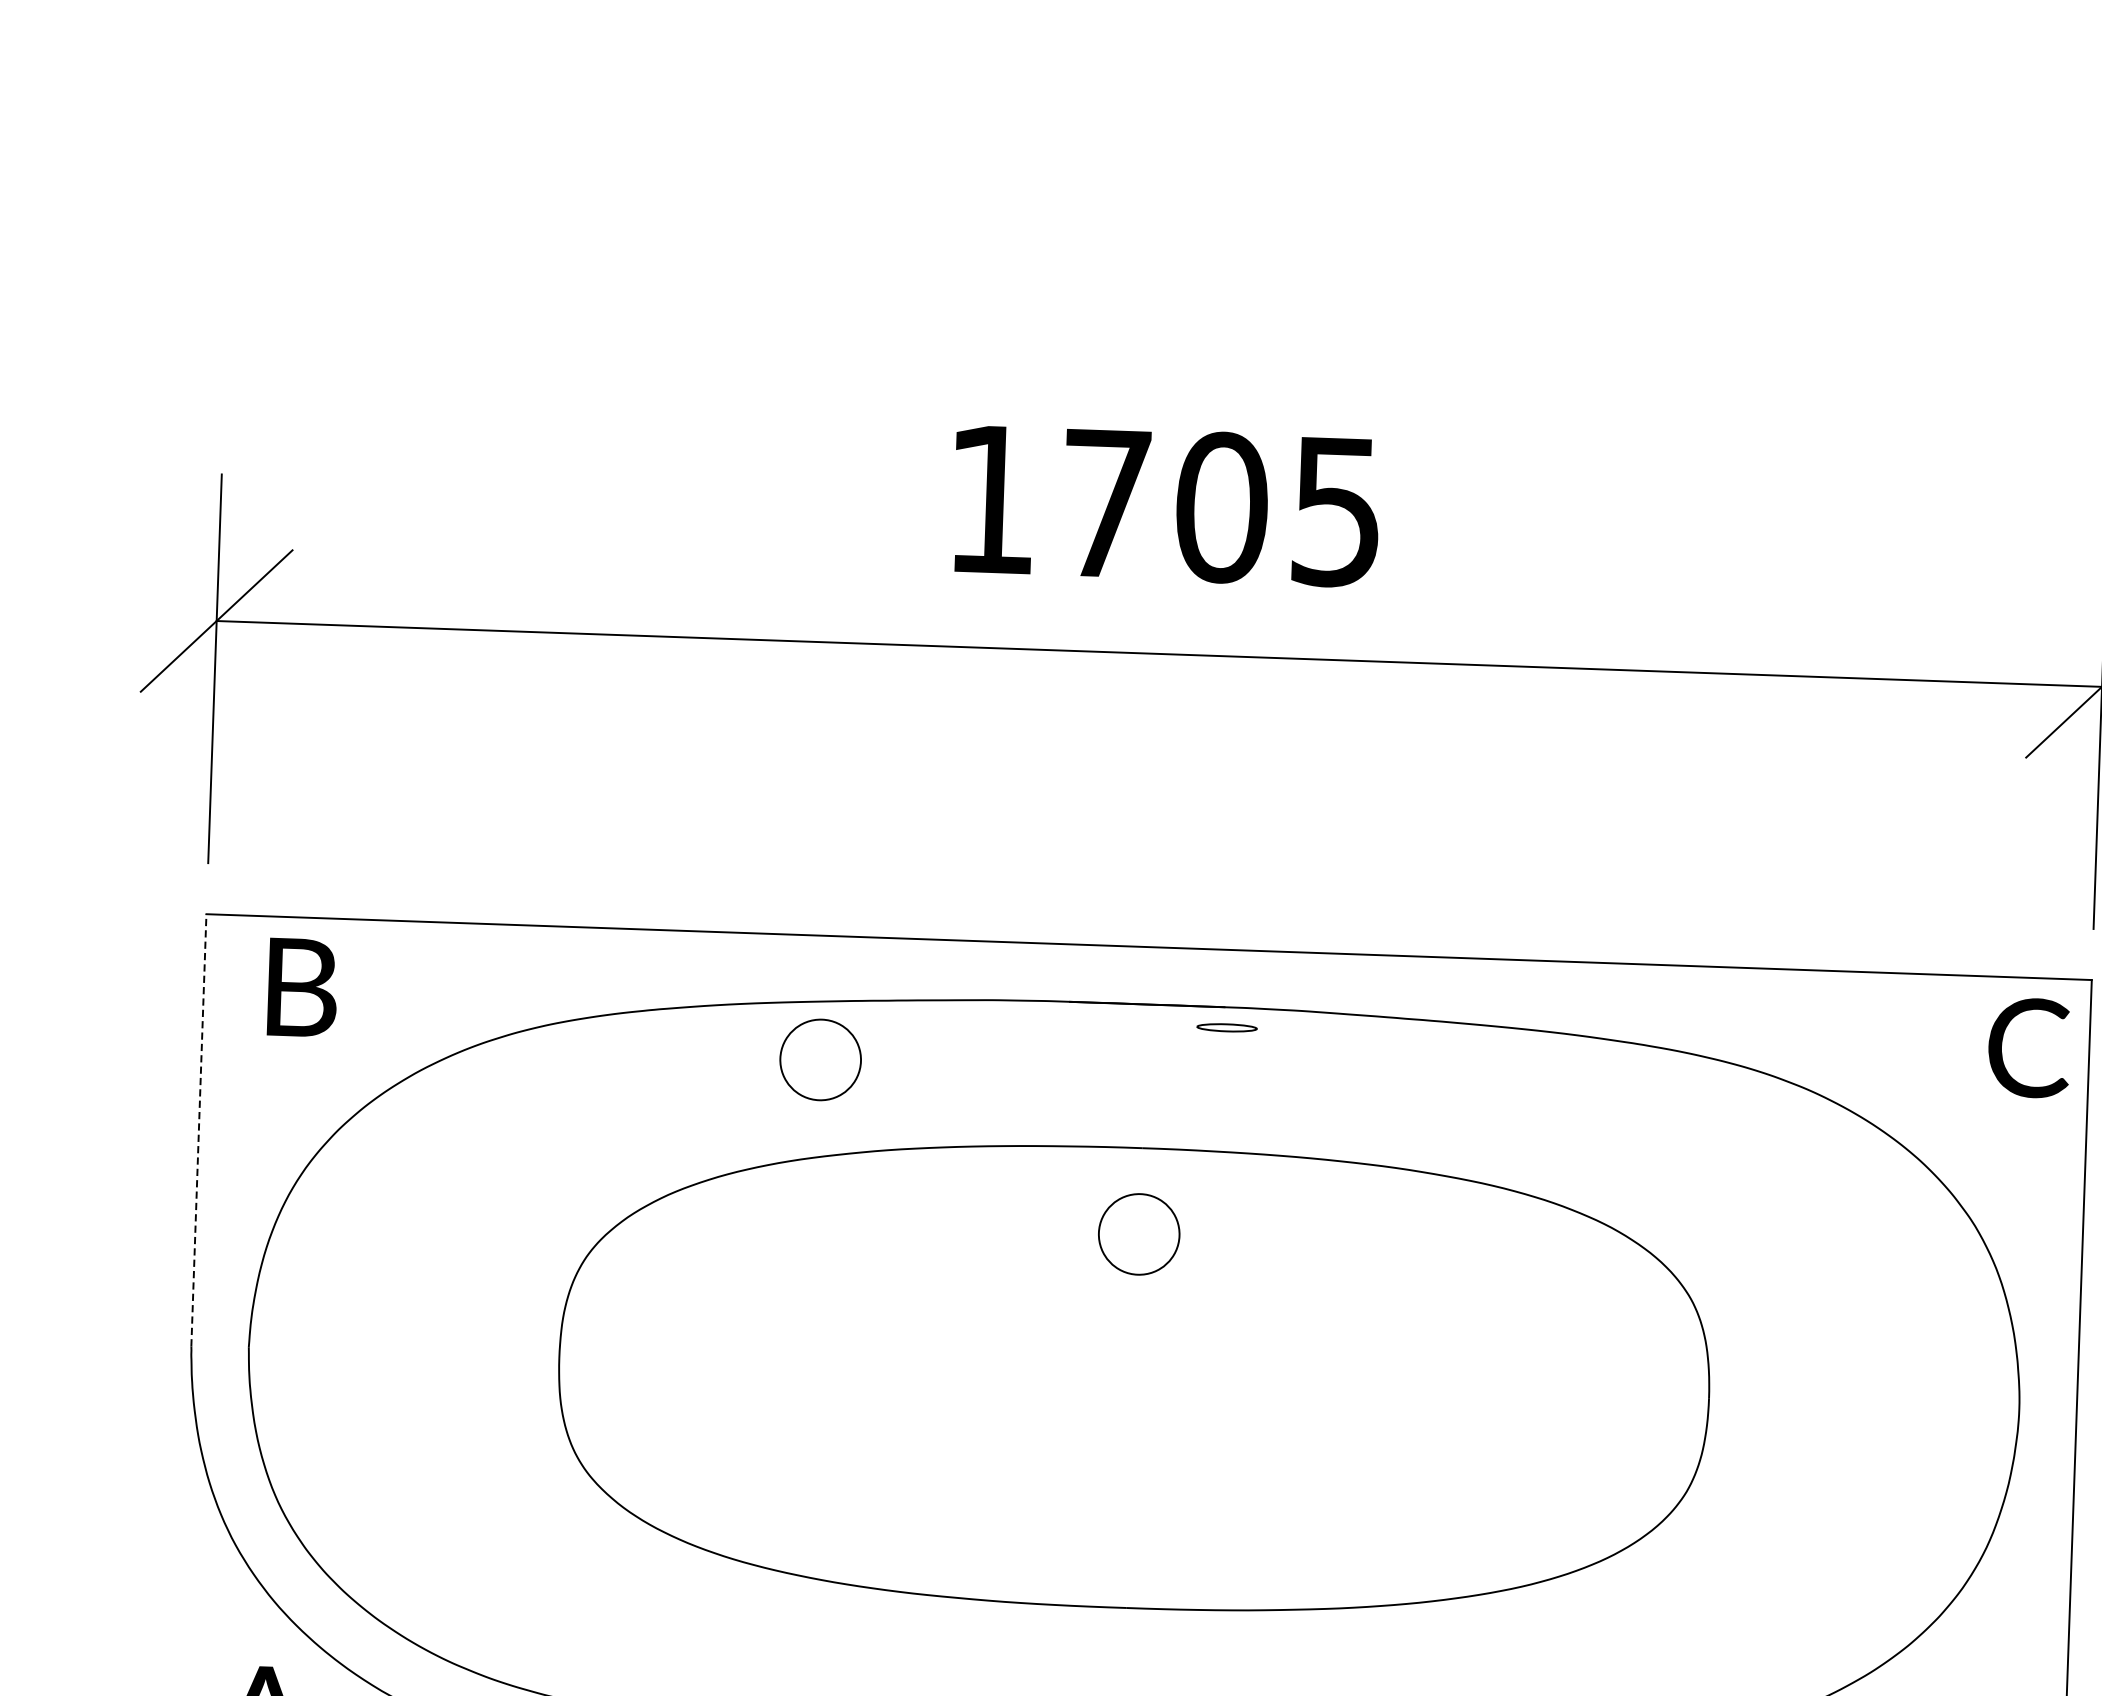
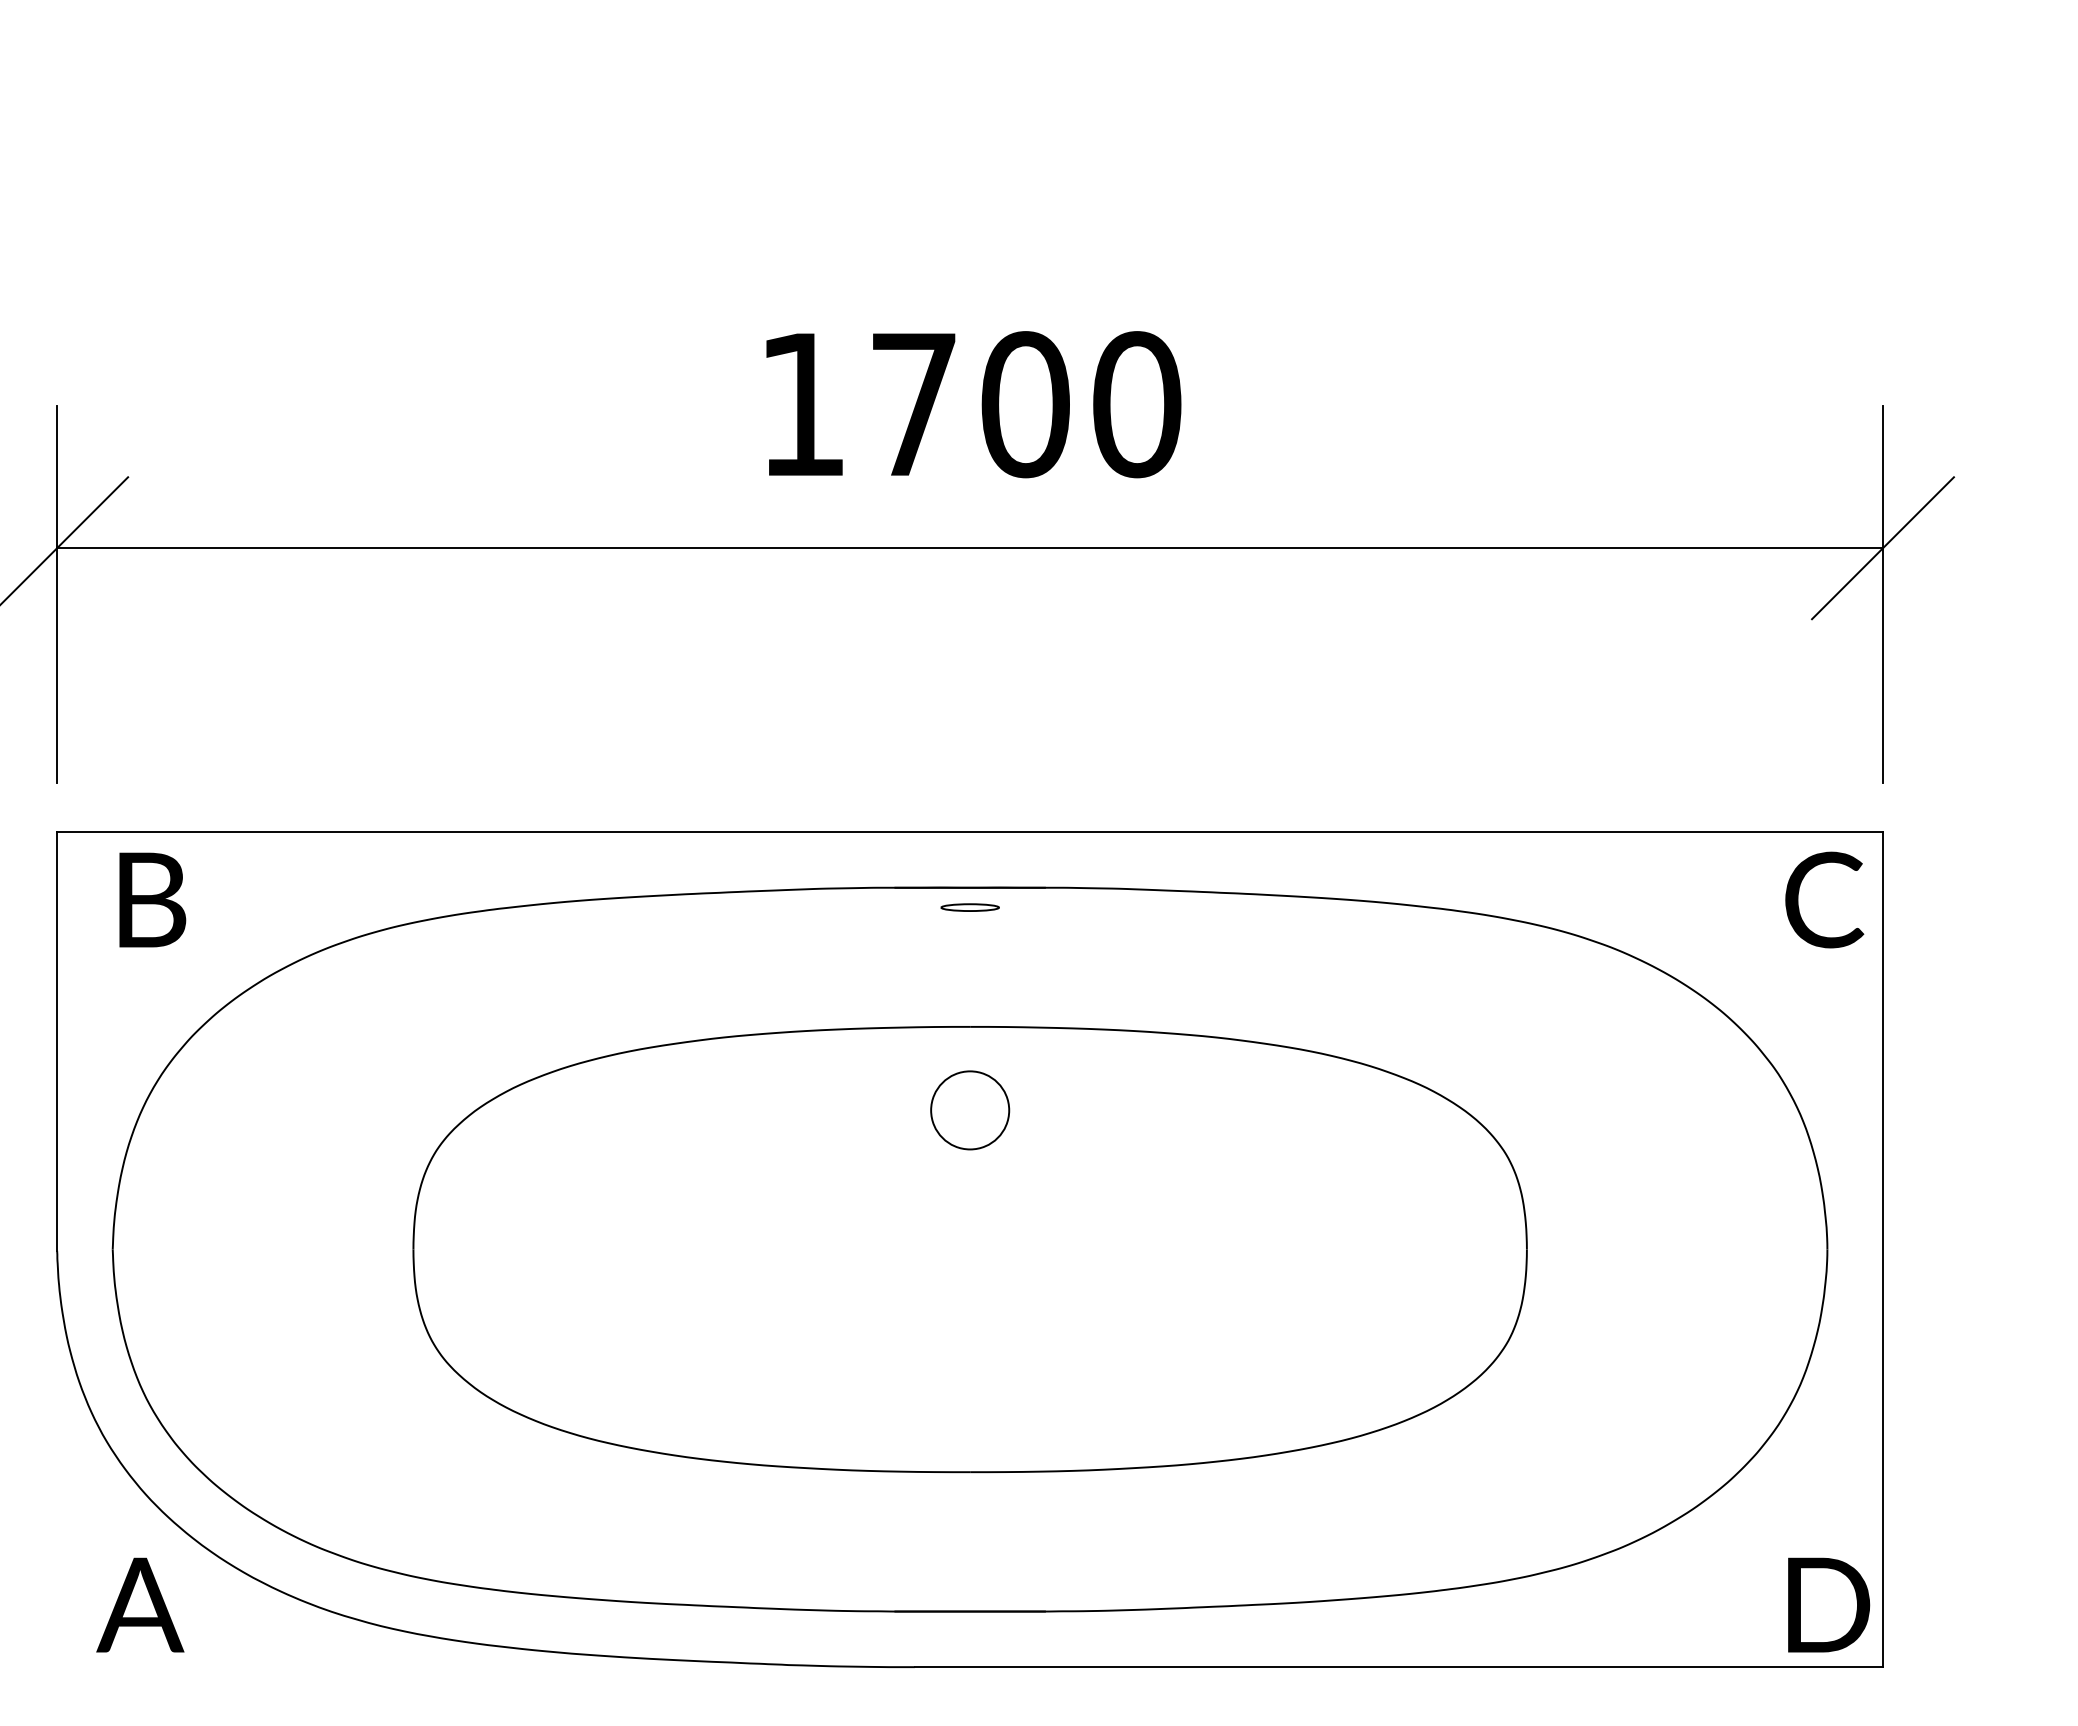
text: (1337, 511) -> (1137, 404), 1705 -> 1700
part: (1226, 1027) -> (969, 907), moved
circle: (821, 1060) -> (656, 952), removed
line: (199, 1129) -> (57, 1040), dashed -> solid

